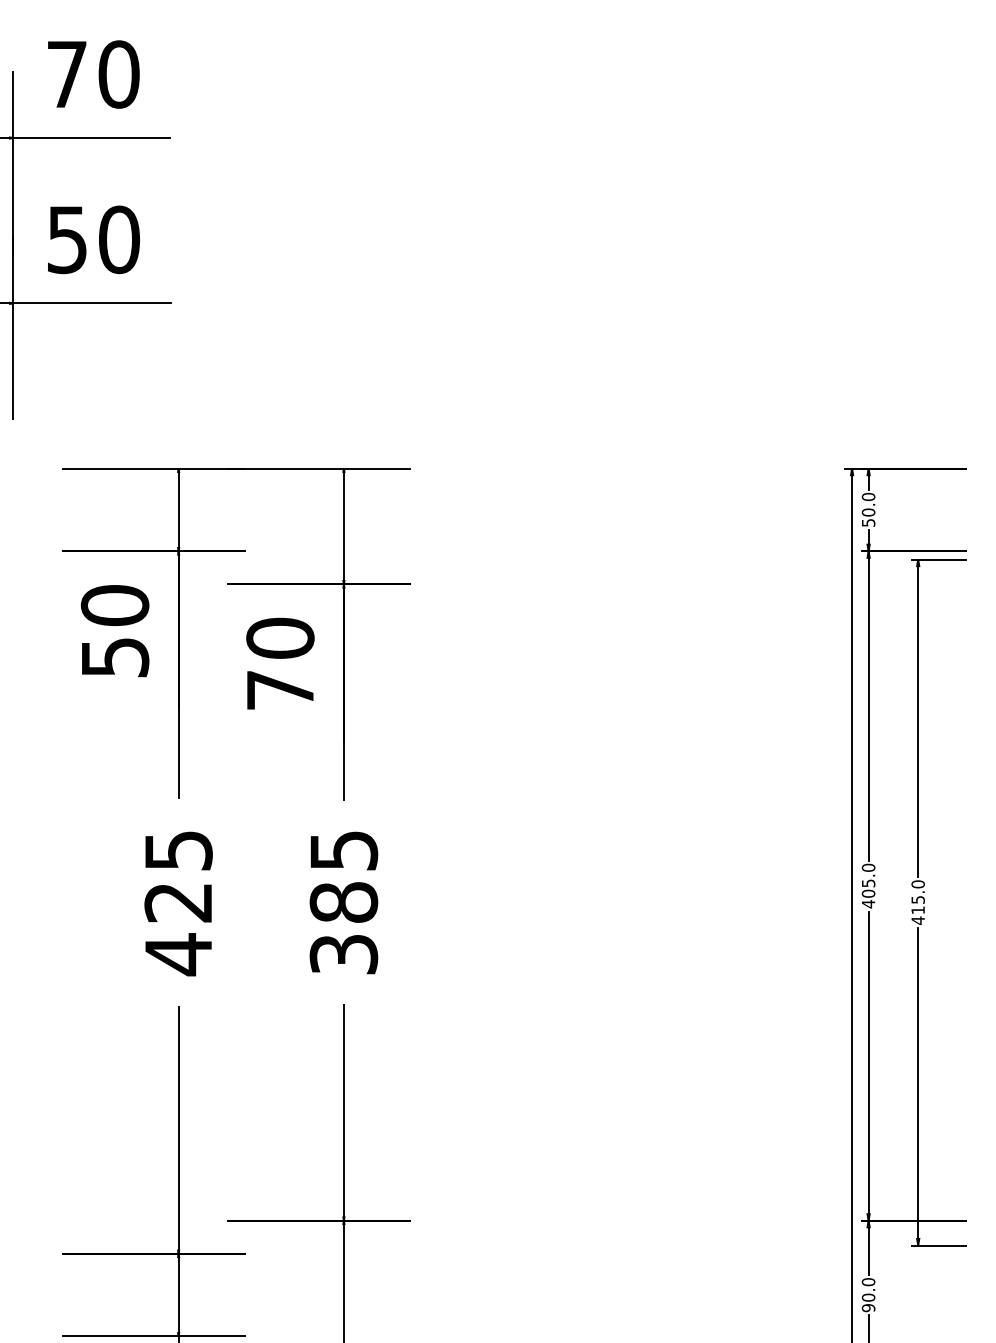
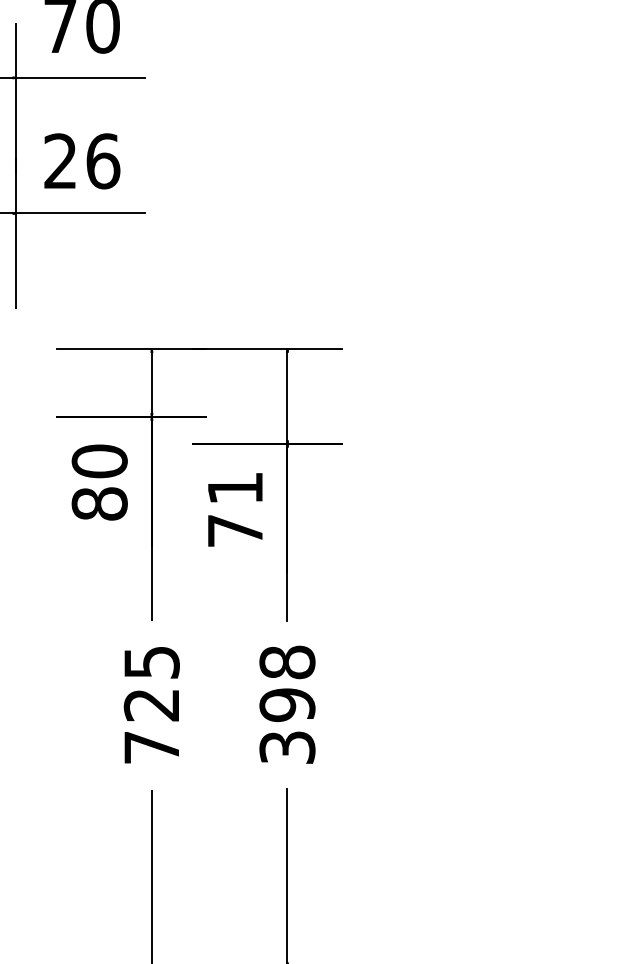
text: (93, 239) -> (82, 161), 50 -> 26
text: (280, 637) -> (235, 487), 70 -> 71
text: (114, 657) -> (99, 504), 50 -> 80
text: (343, 876) -> (287, 683), 385 -> 398
text: (178, 954) -> (151, 747), 425 -> 725

